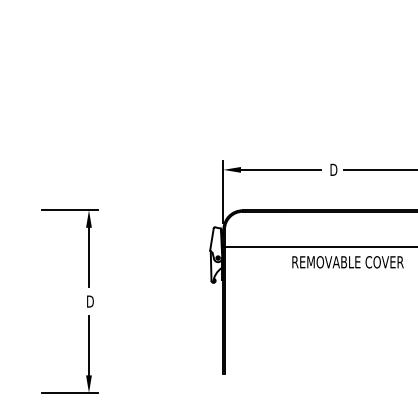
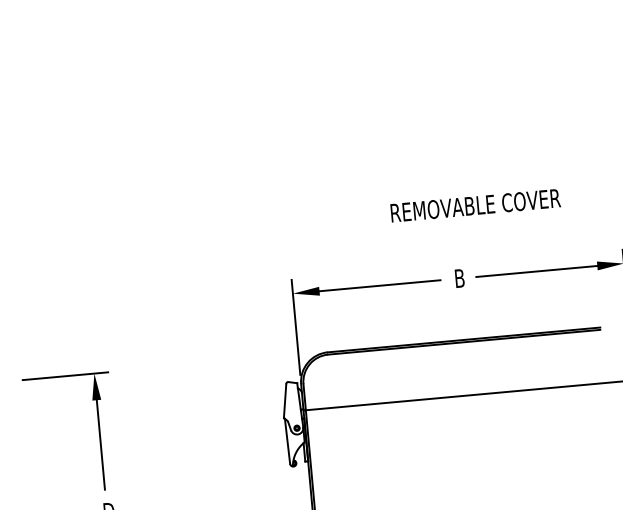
text: (334, 169) -> (461, 277), D -> B
text: (347, 262) -> (474, 206), moved

